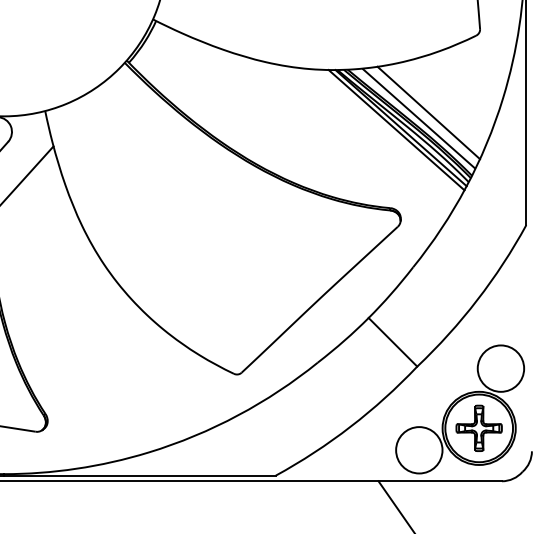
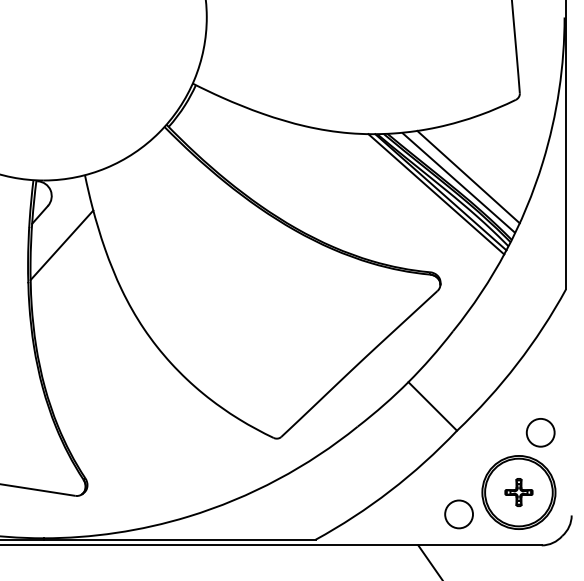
circle: (500, 368) -> (540, 432), size x0.6
part: (478, 428) -> (518, 492), size x0.6
circle: (418, 450) -> (458, 514), size x0.6

